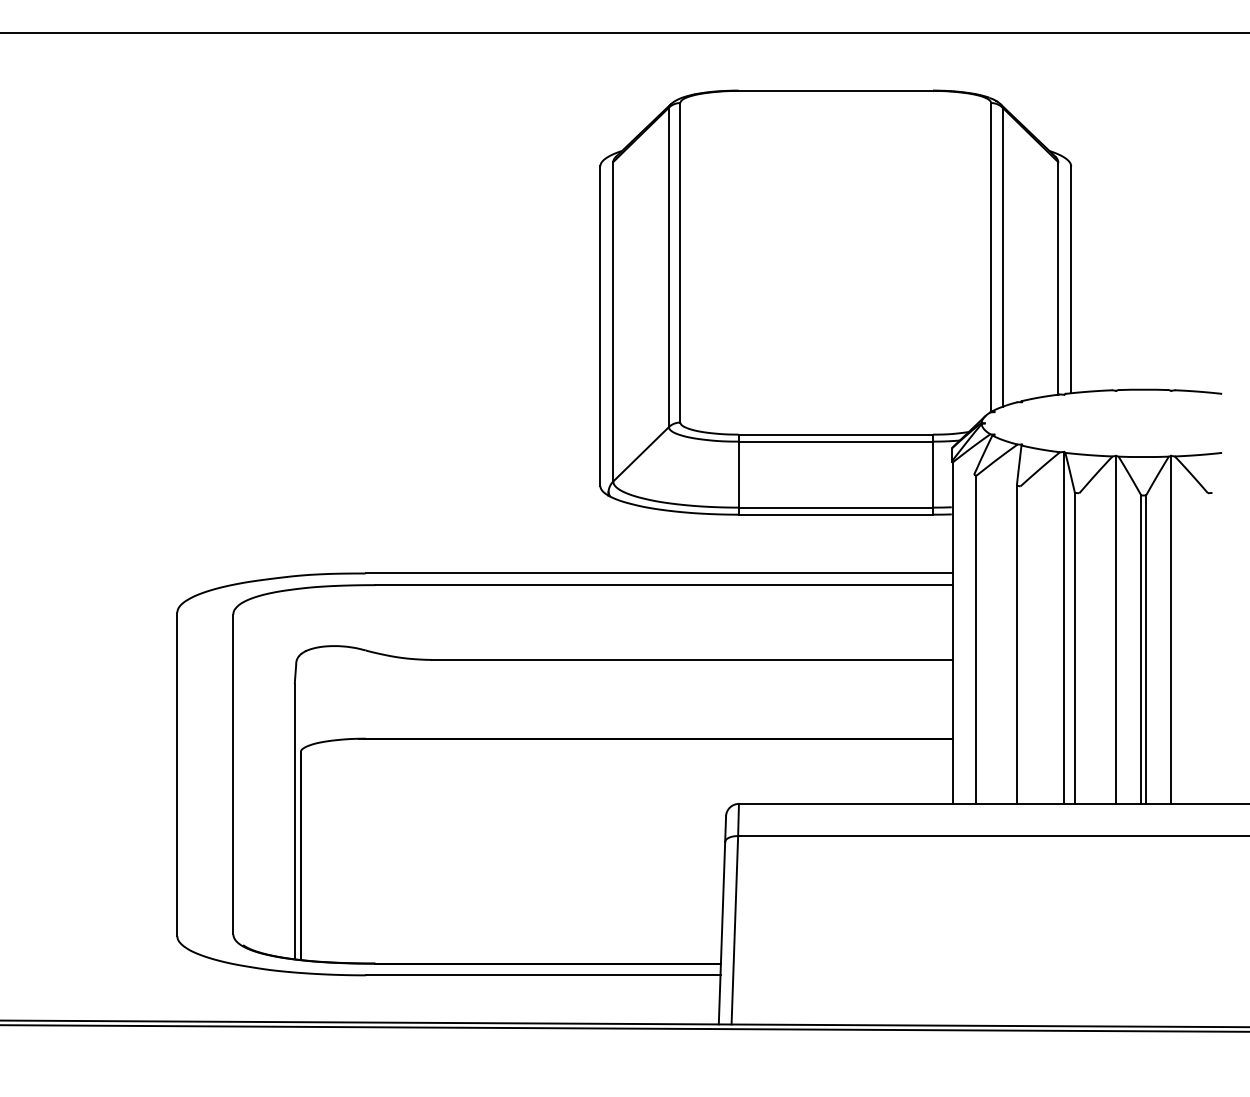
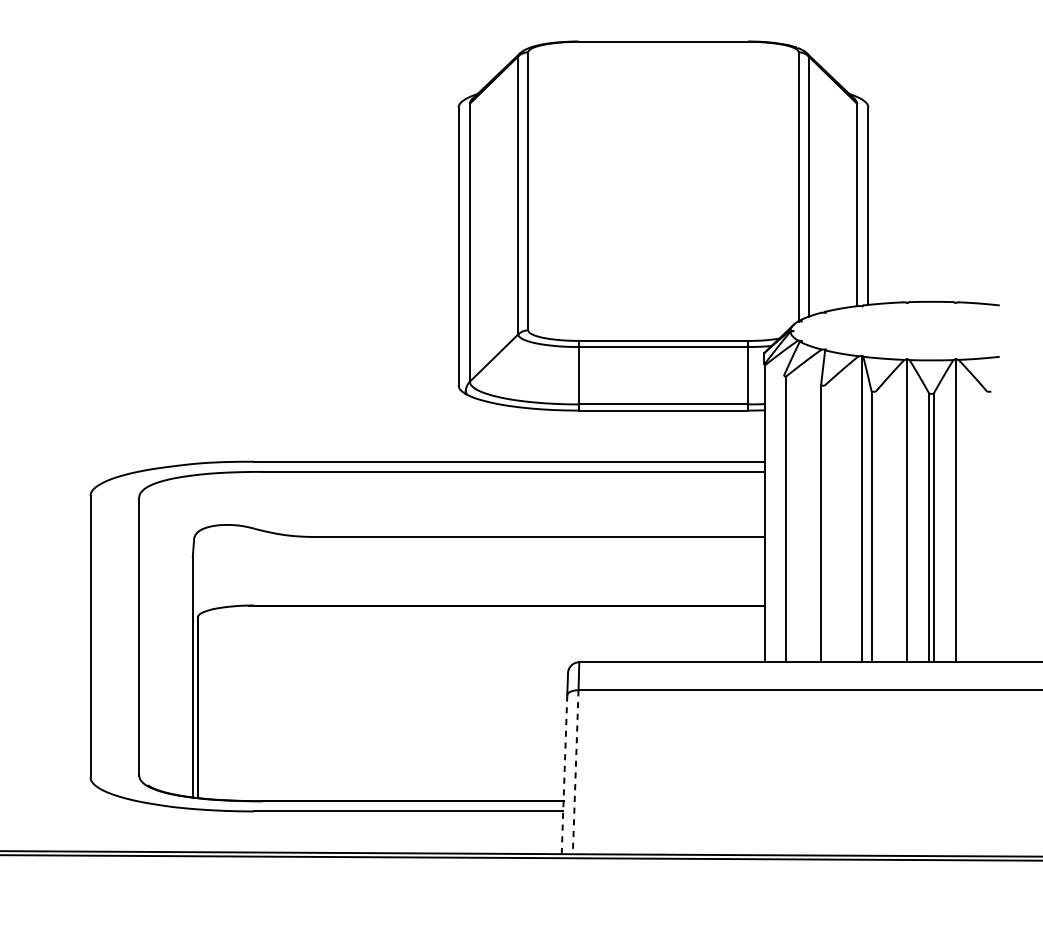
line: (734, 930) -> (575, 772), solid -> dashed
line: (722, 932) -> (564, 774), solid -> dashed

